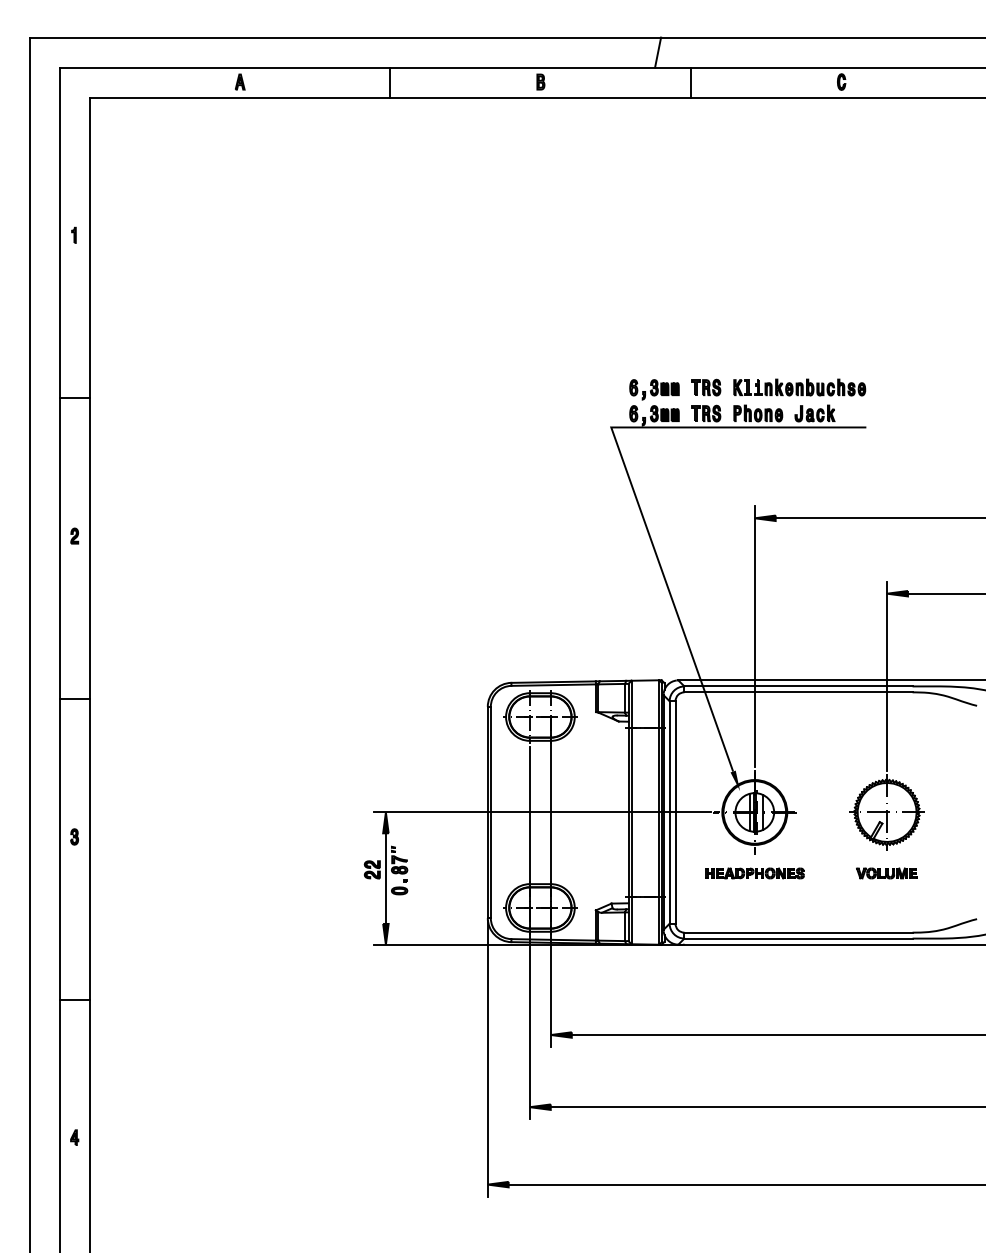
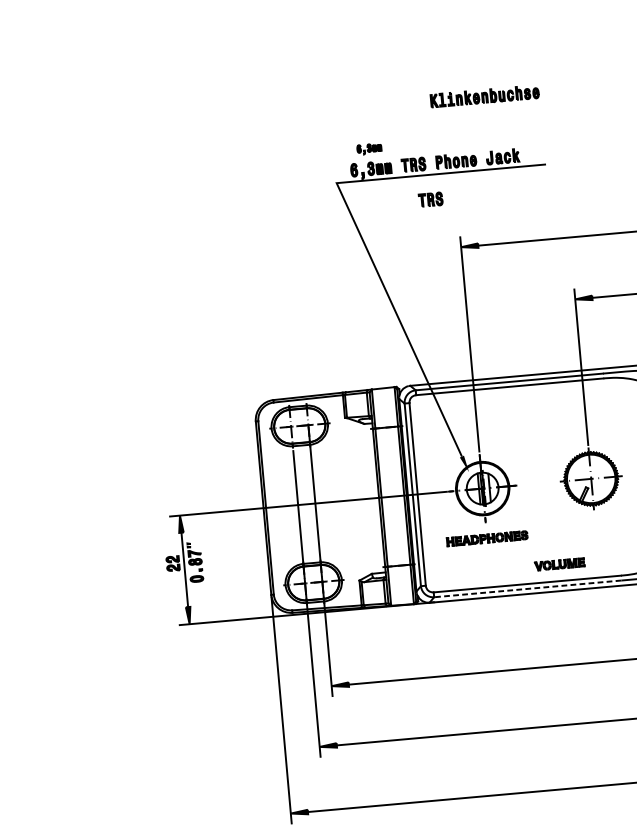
part: (706, 387) -> (431, 199), moved
part: (799, 387) -> (484, 96), moved
part: (654, 389) -> (369, 148), size x0.6
part: (886, 873) -> (559, 564), moved
line: (798, 938) -> (527, 588), solid -> dashed

